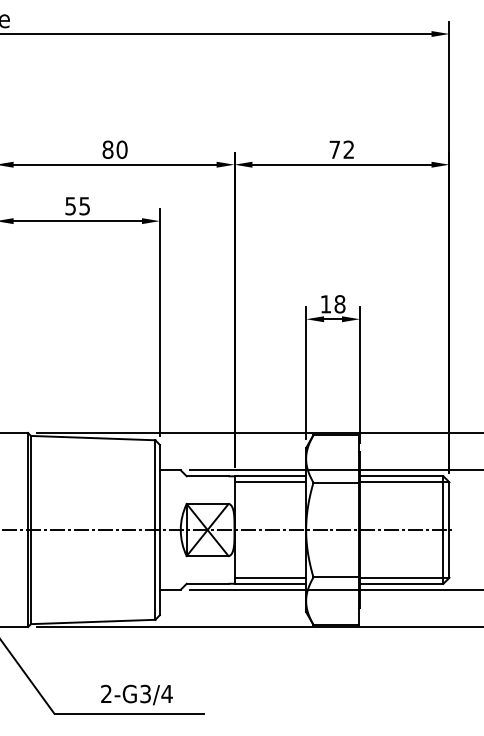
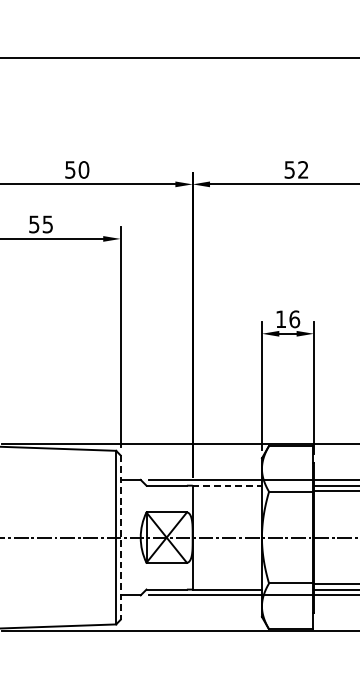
text: (107, 149) -> (69, 169), 80 -> 50
text: (334, 149) -> (289, 169), 72 -> 52
text: (339, 304) -> (294, 319), 18 -> 16
line: (270, 476) -> (227, 485), solid -> dashed
line: (270, 482) -> (227, 491), removed
line: (159, 530) -> (120, 538), solid -> dashed
line: (270, 577) -> (227, 583), removed

